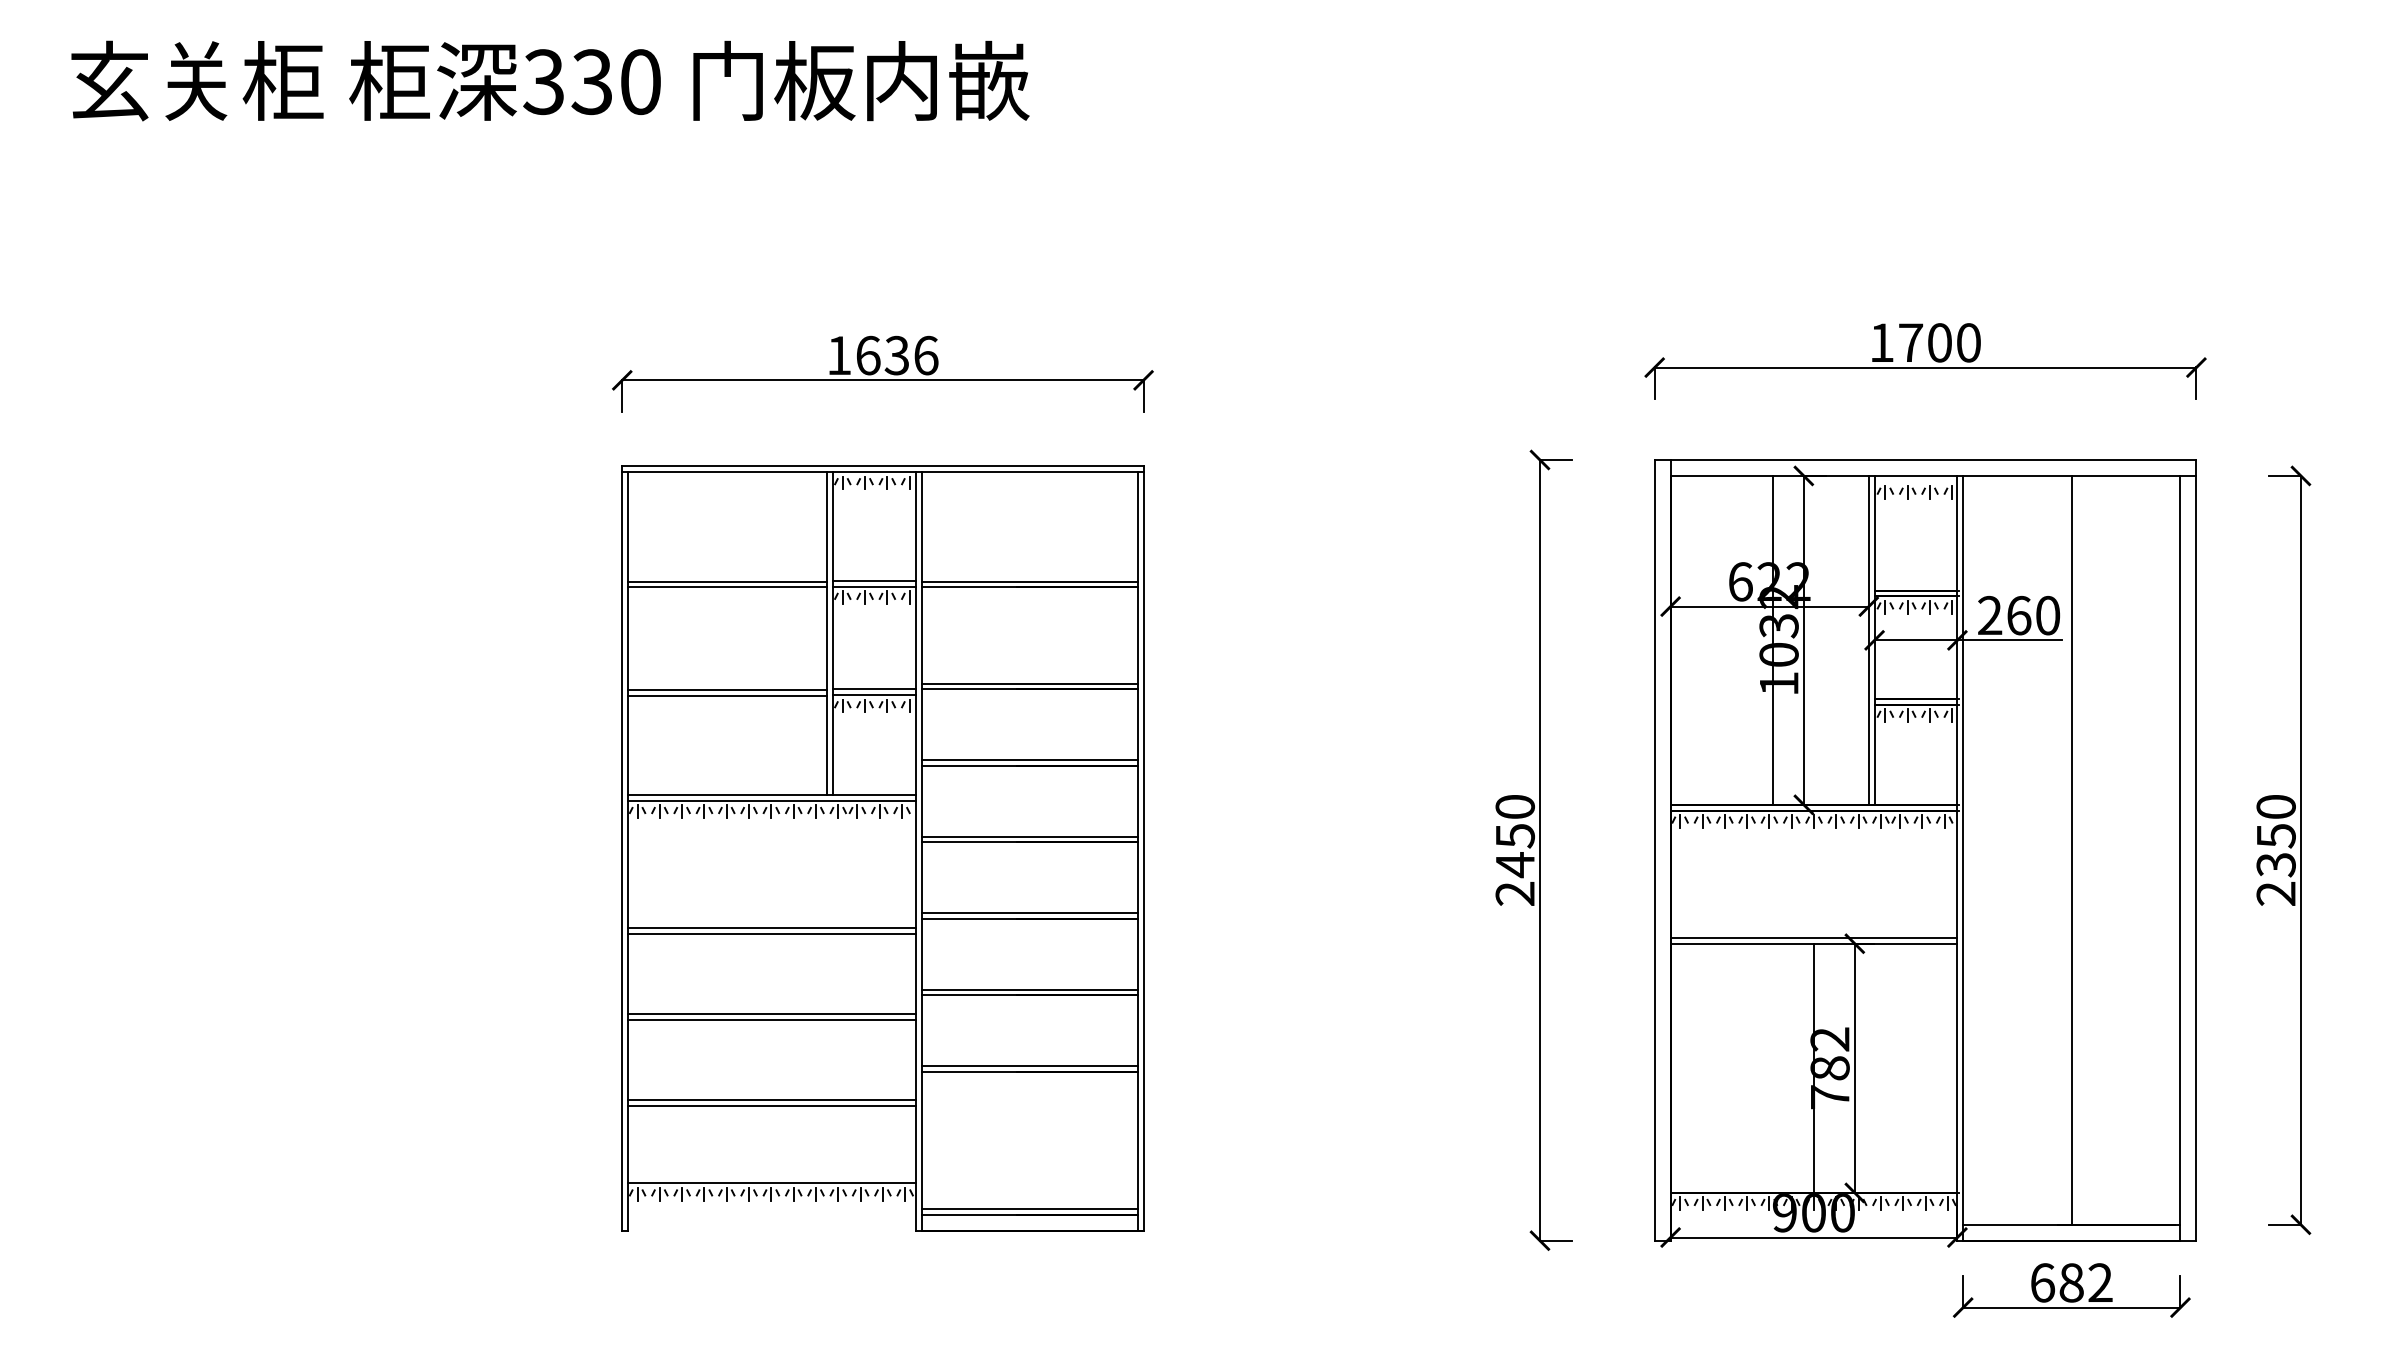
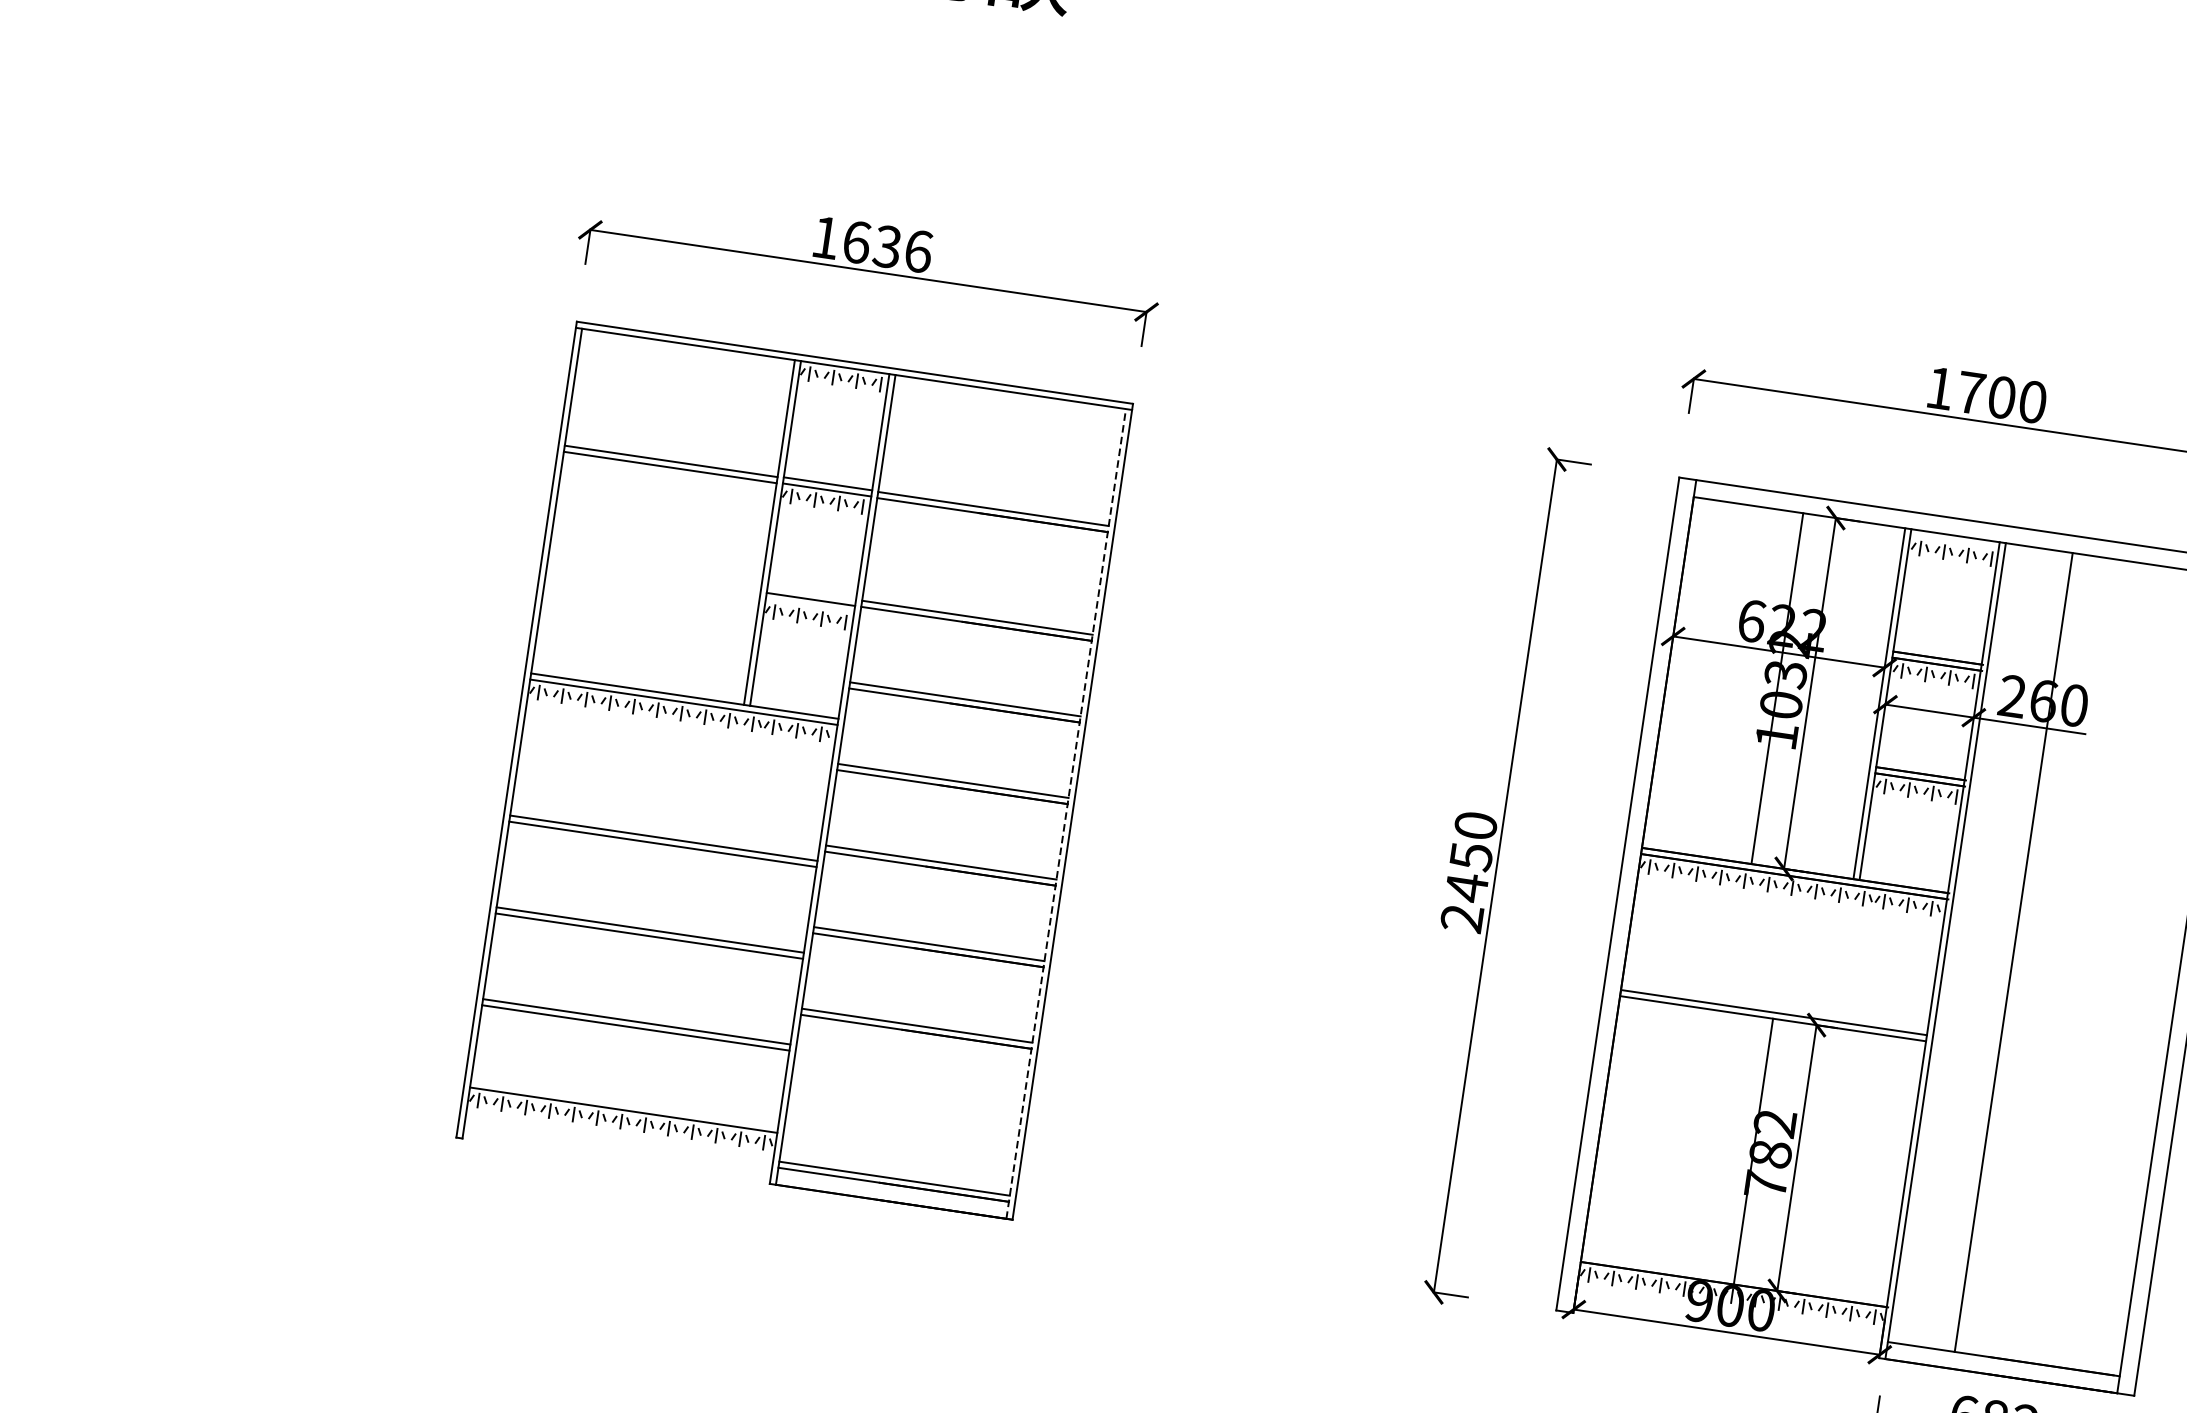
line: (727, 690) -> (653, 577), removed
line: (727, 695) -> (653, 582), removed
line: (874, 695) -> (809, 605), removed
line: (2071, 849) -> (2013, 951), moved
line: (1137, 851) -> (1065, 813), solid -> dashed

